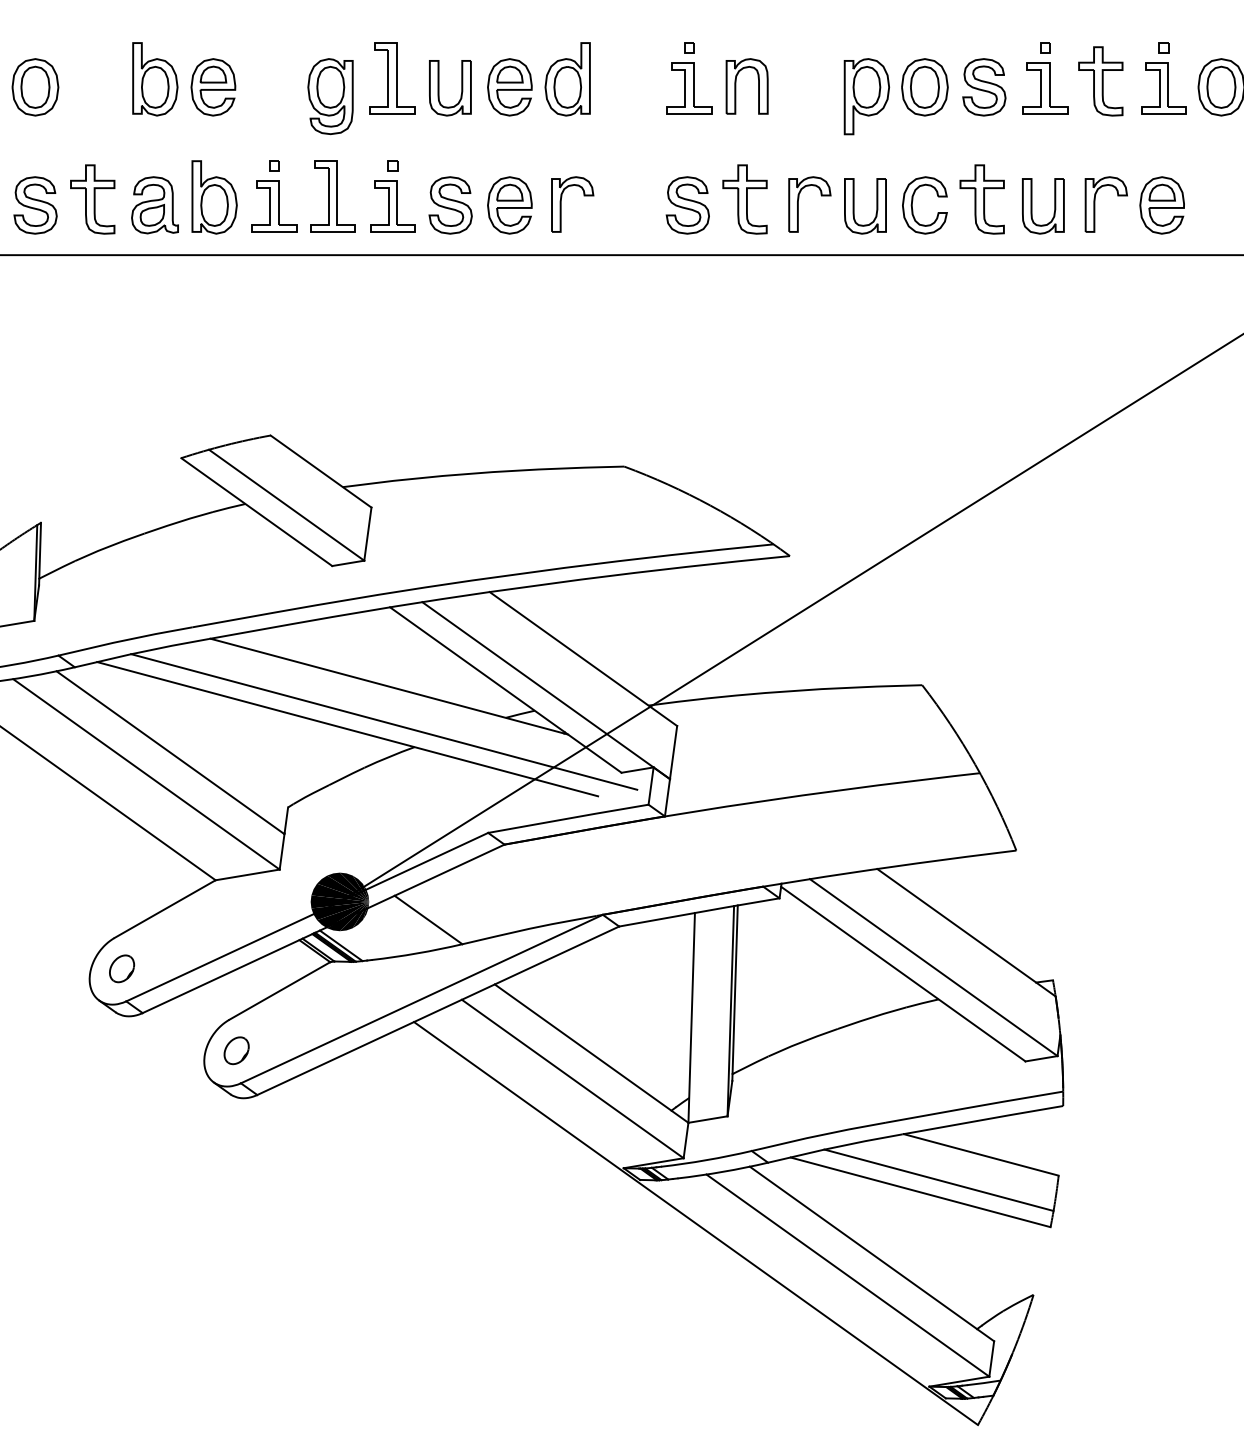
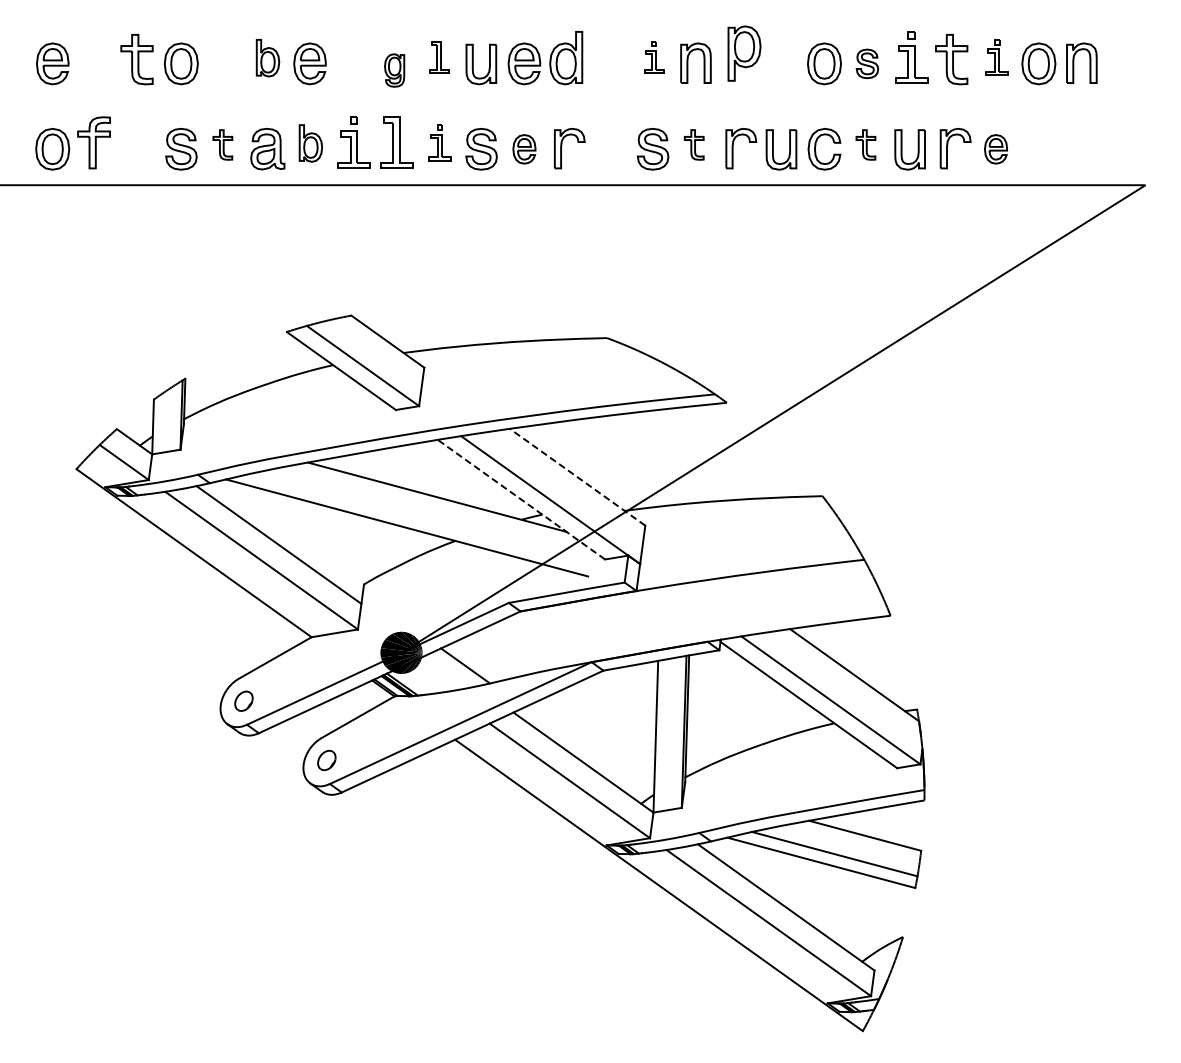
part: (391, 78) -> (438, 57), size x0.6
part: (688, 78) -> (653, 57), size x0.6
part: (1162, 78) -> (996, 57), size x0.7
part: (154, 79) -> (267, 58), size x0.7
part: (984, 86) -> (867, 63), size x0.7
part: (330, 96) -> (394, 70), size x0.6
part: (866, 96) -> (744, 53), moved
part: (392, 196) -> (439, 142), size x0.7
part: (214, 197) -> (310, 143), size x0.7
part: (92, 198) -> (222, 144), size x0.6
part: (743, 198) -> (693, 144), size x0.6
part: (981, 198) -> (865, 144), size x0.6
part: (510, 205) -> (524, 149), size x0.7
part: (1161, 205) -> (995, 149), size x0.7
line: (583, 657) -> (577, 476), solid -> dashed
line: (505, 689) -> (521, 499), solid -> dashed
line: (384, 721) -> (433, 522), removed

